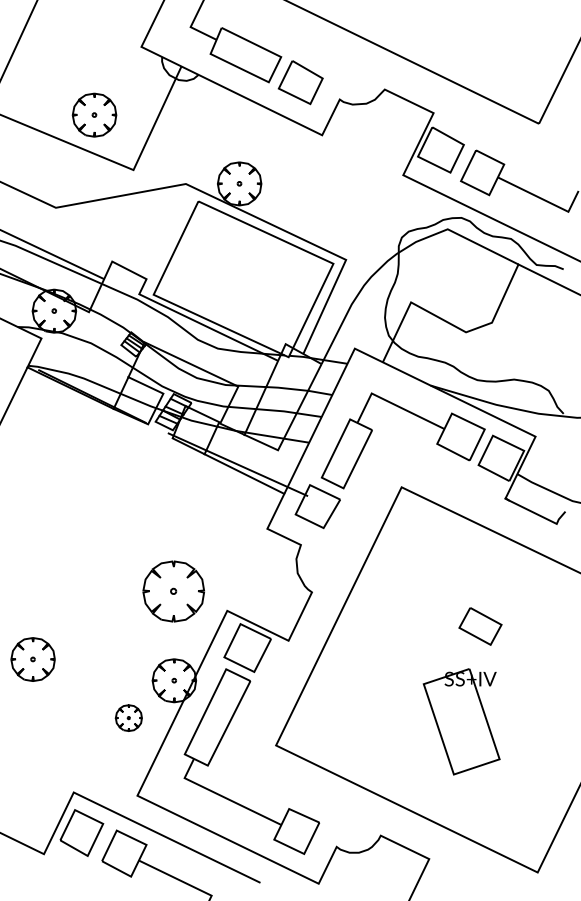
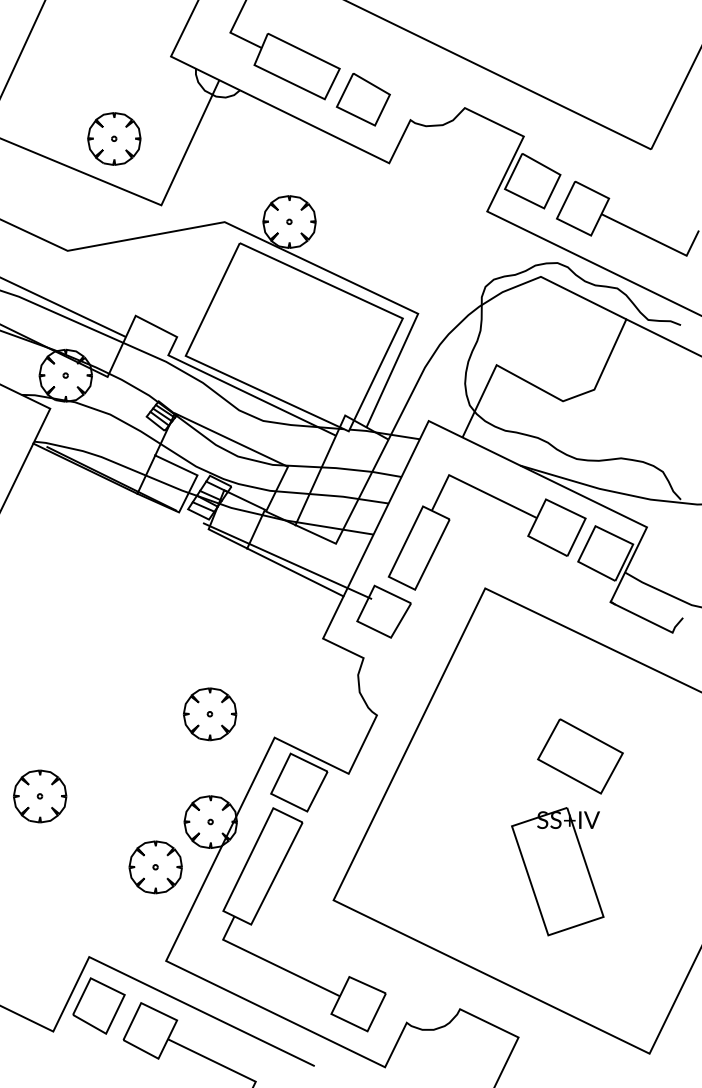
part: (173, 591) -> (209, 714), size x0.71
part: (480, 626) -> (580, 756), size x1.67
part: (128, 717) -> (155, 866), size x1.67

